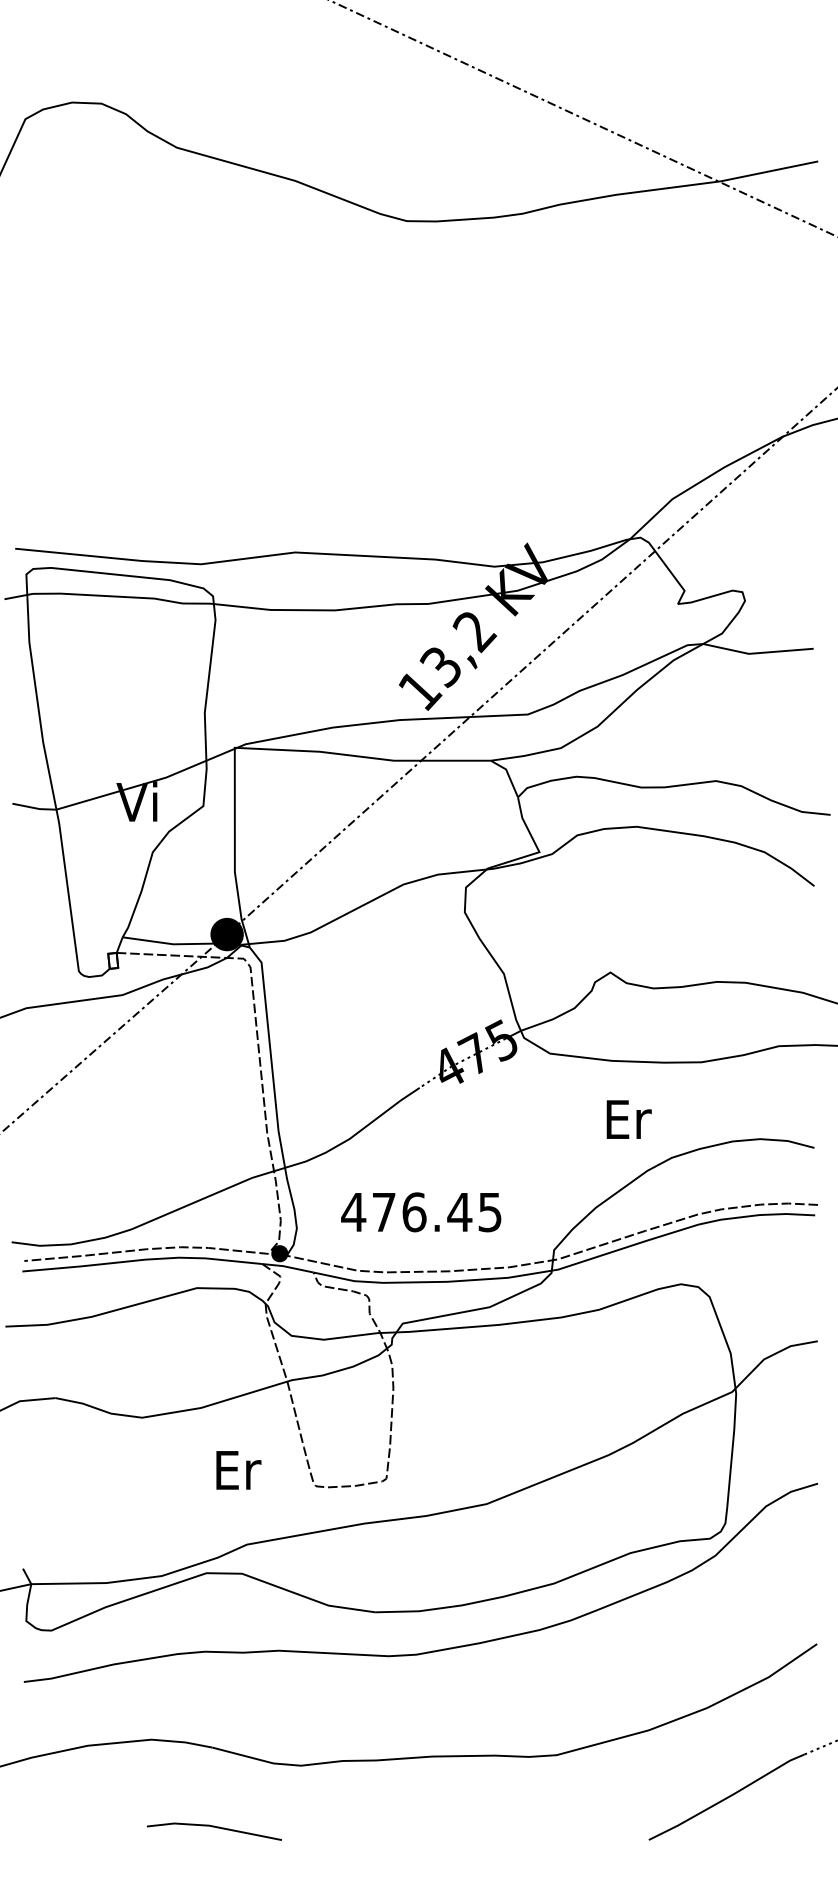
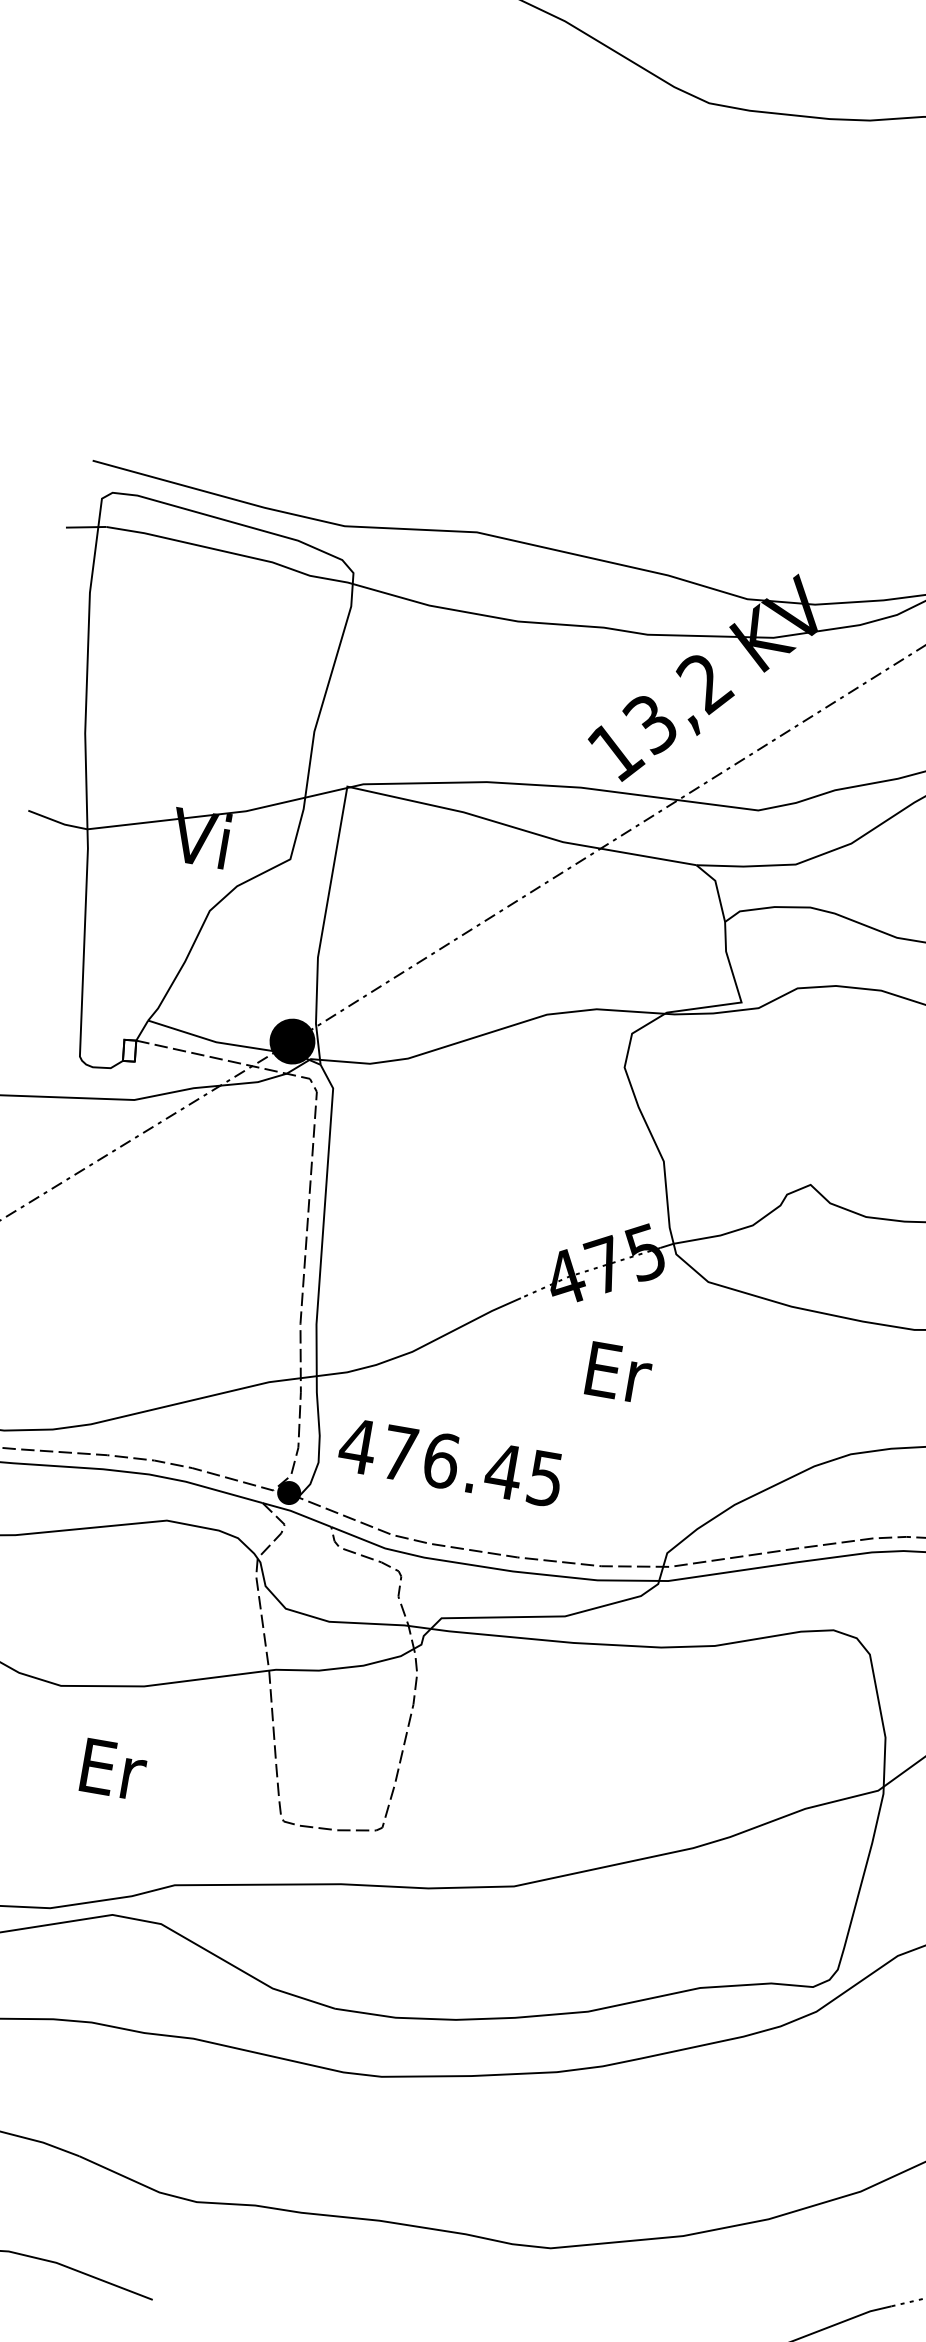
text: (628, 1119) -> (618, 1372), moved
text: (421, 1212) -> (451, 1462), moved
text: (238, 1470) -> (113, 1769), moved

